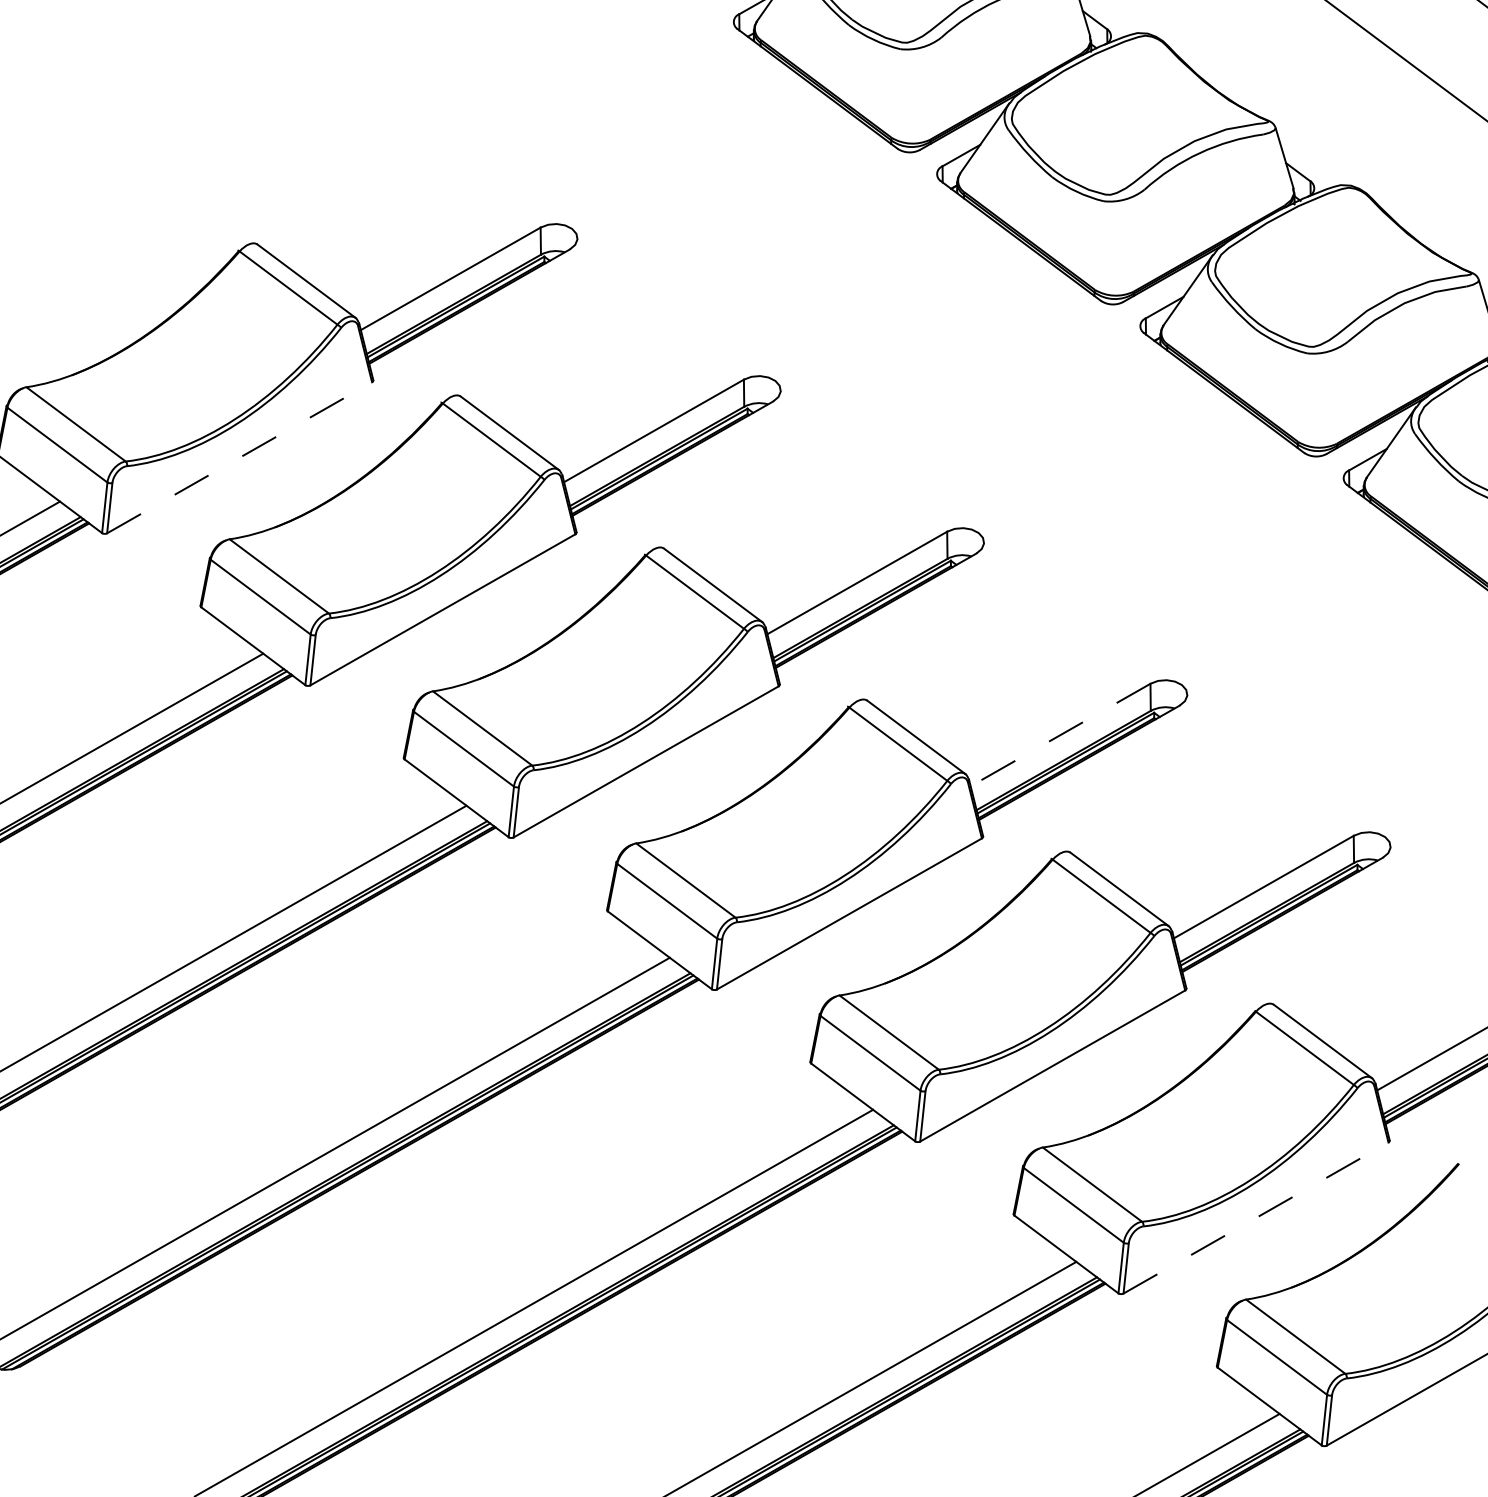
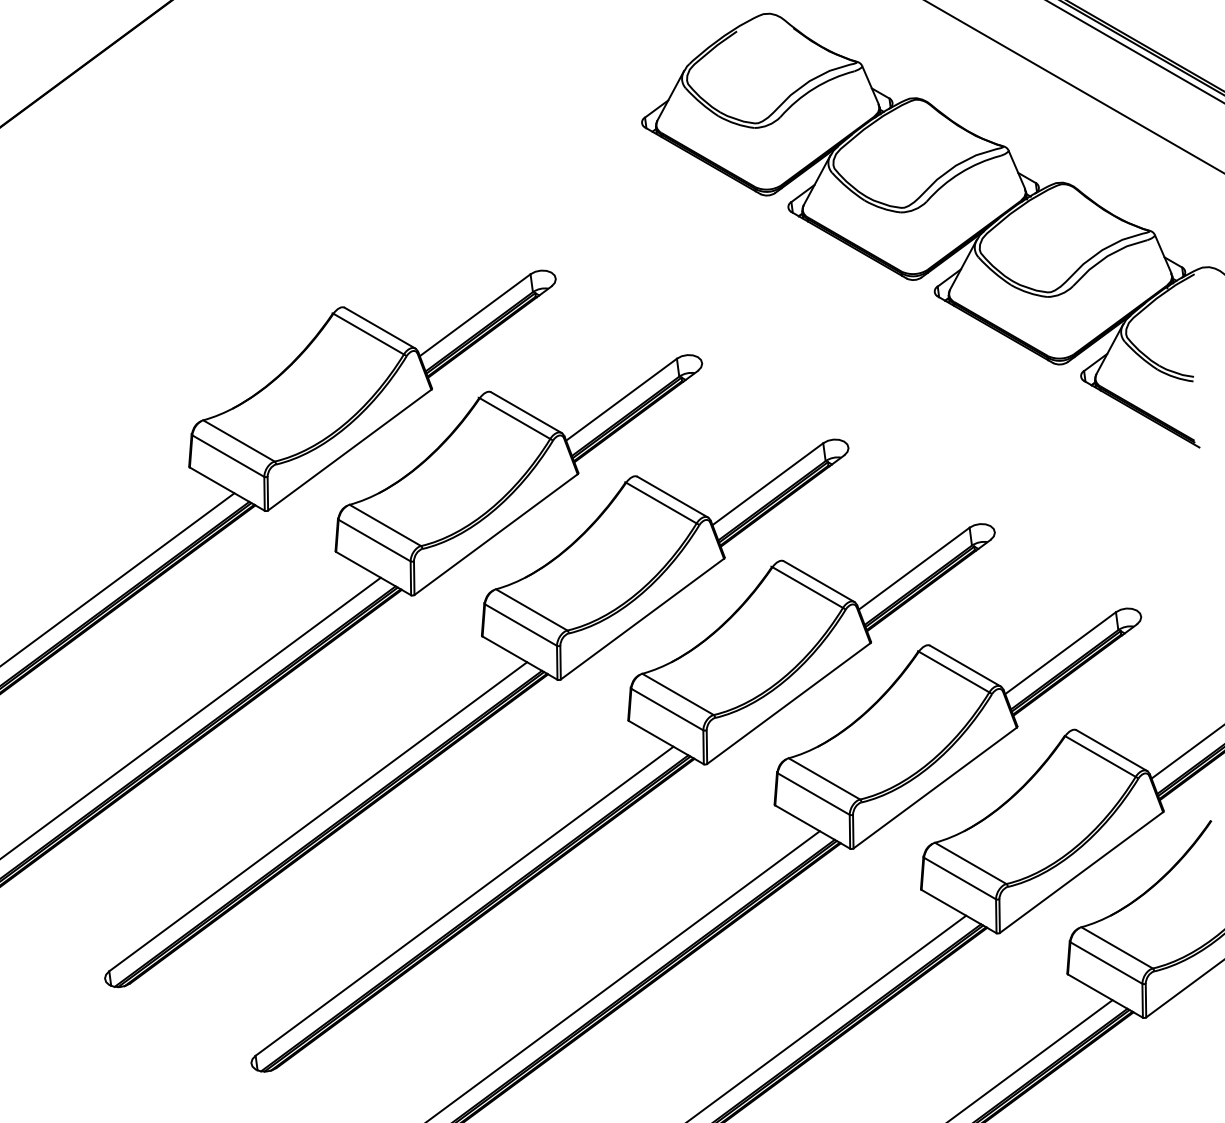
line: (239, 458) -> (349, 450), dashed -> solid
line: (1060, 734) -> (914, 568), dashed -> solid
line: (1256, 1217) -> (1081, 872), dashed -> solid

